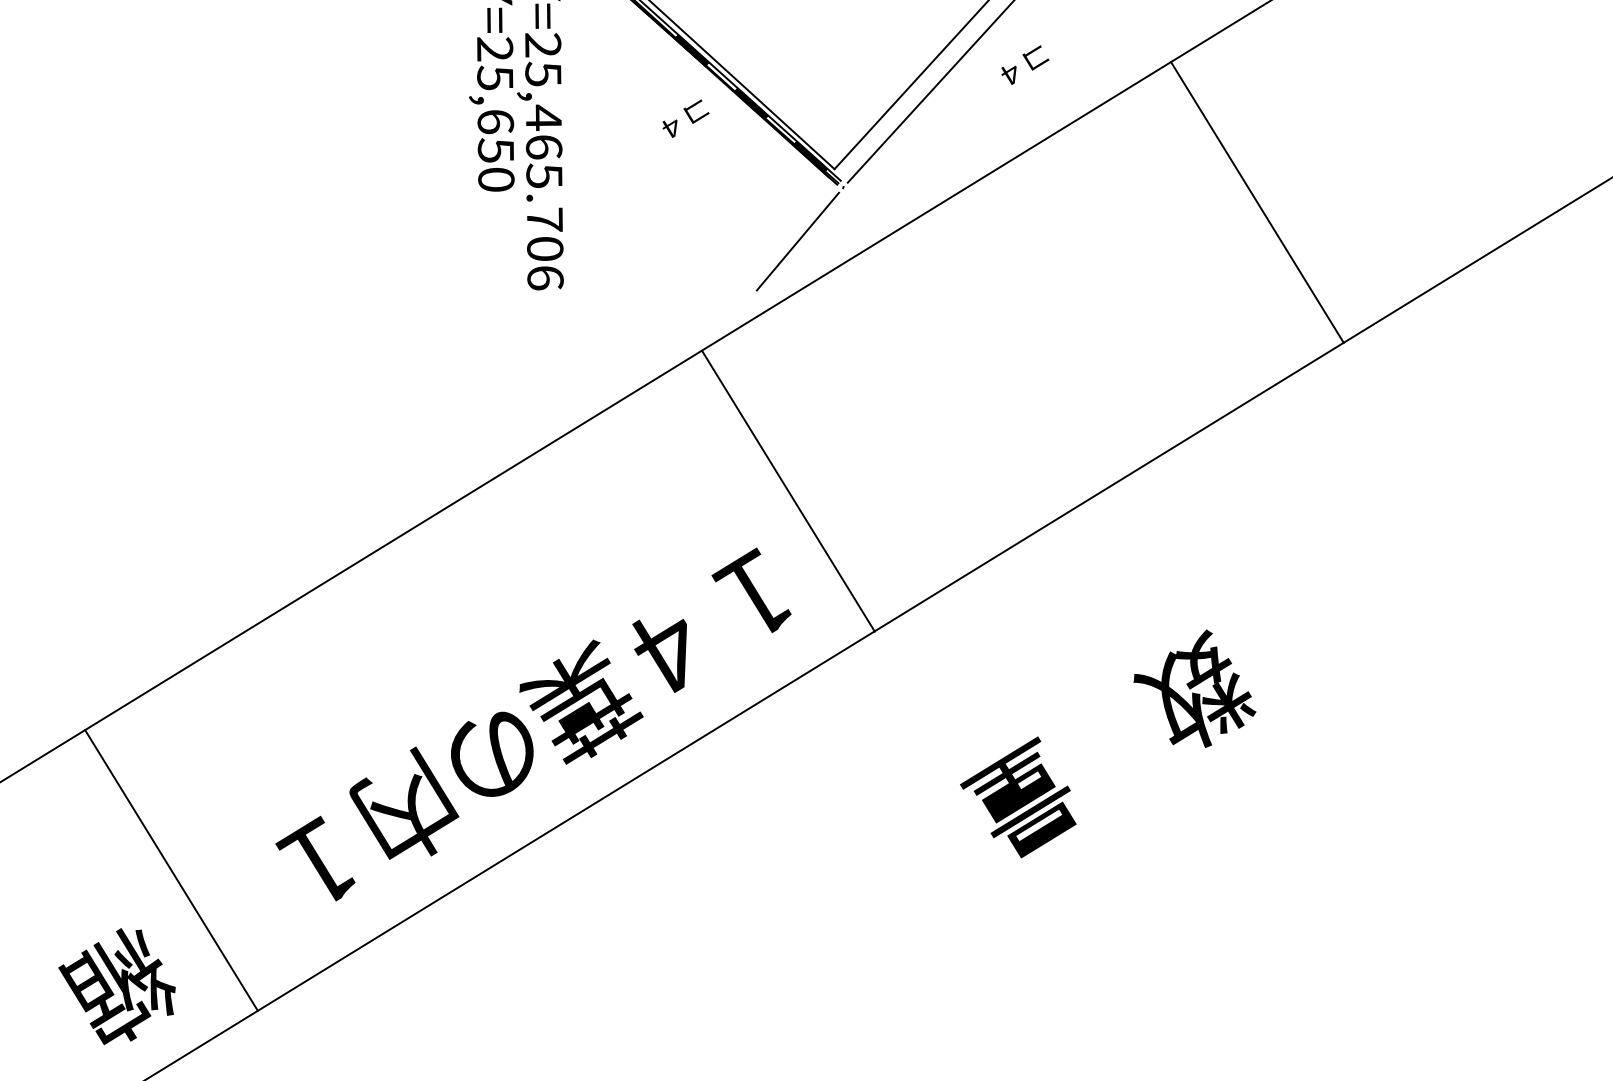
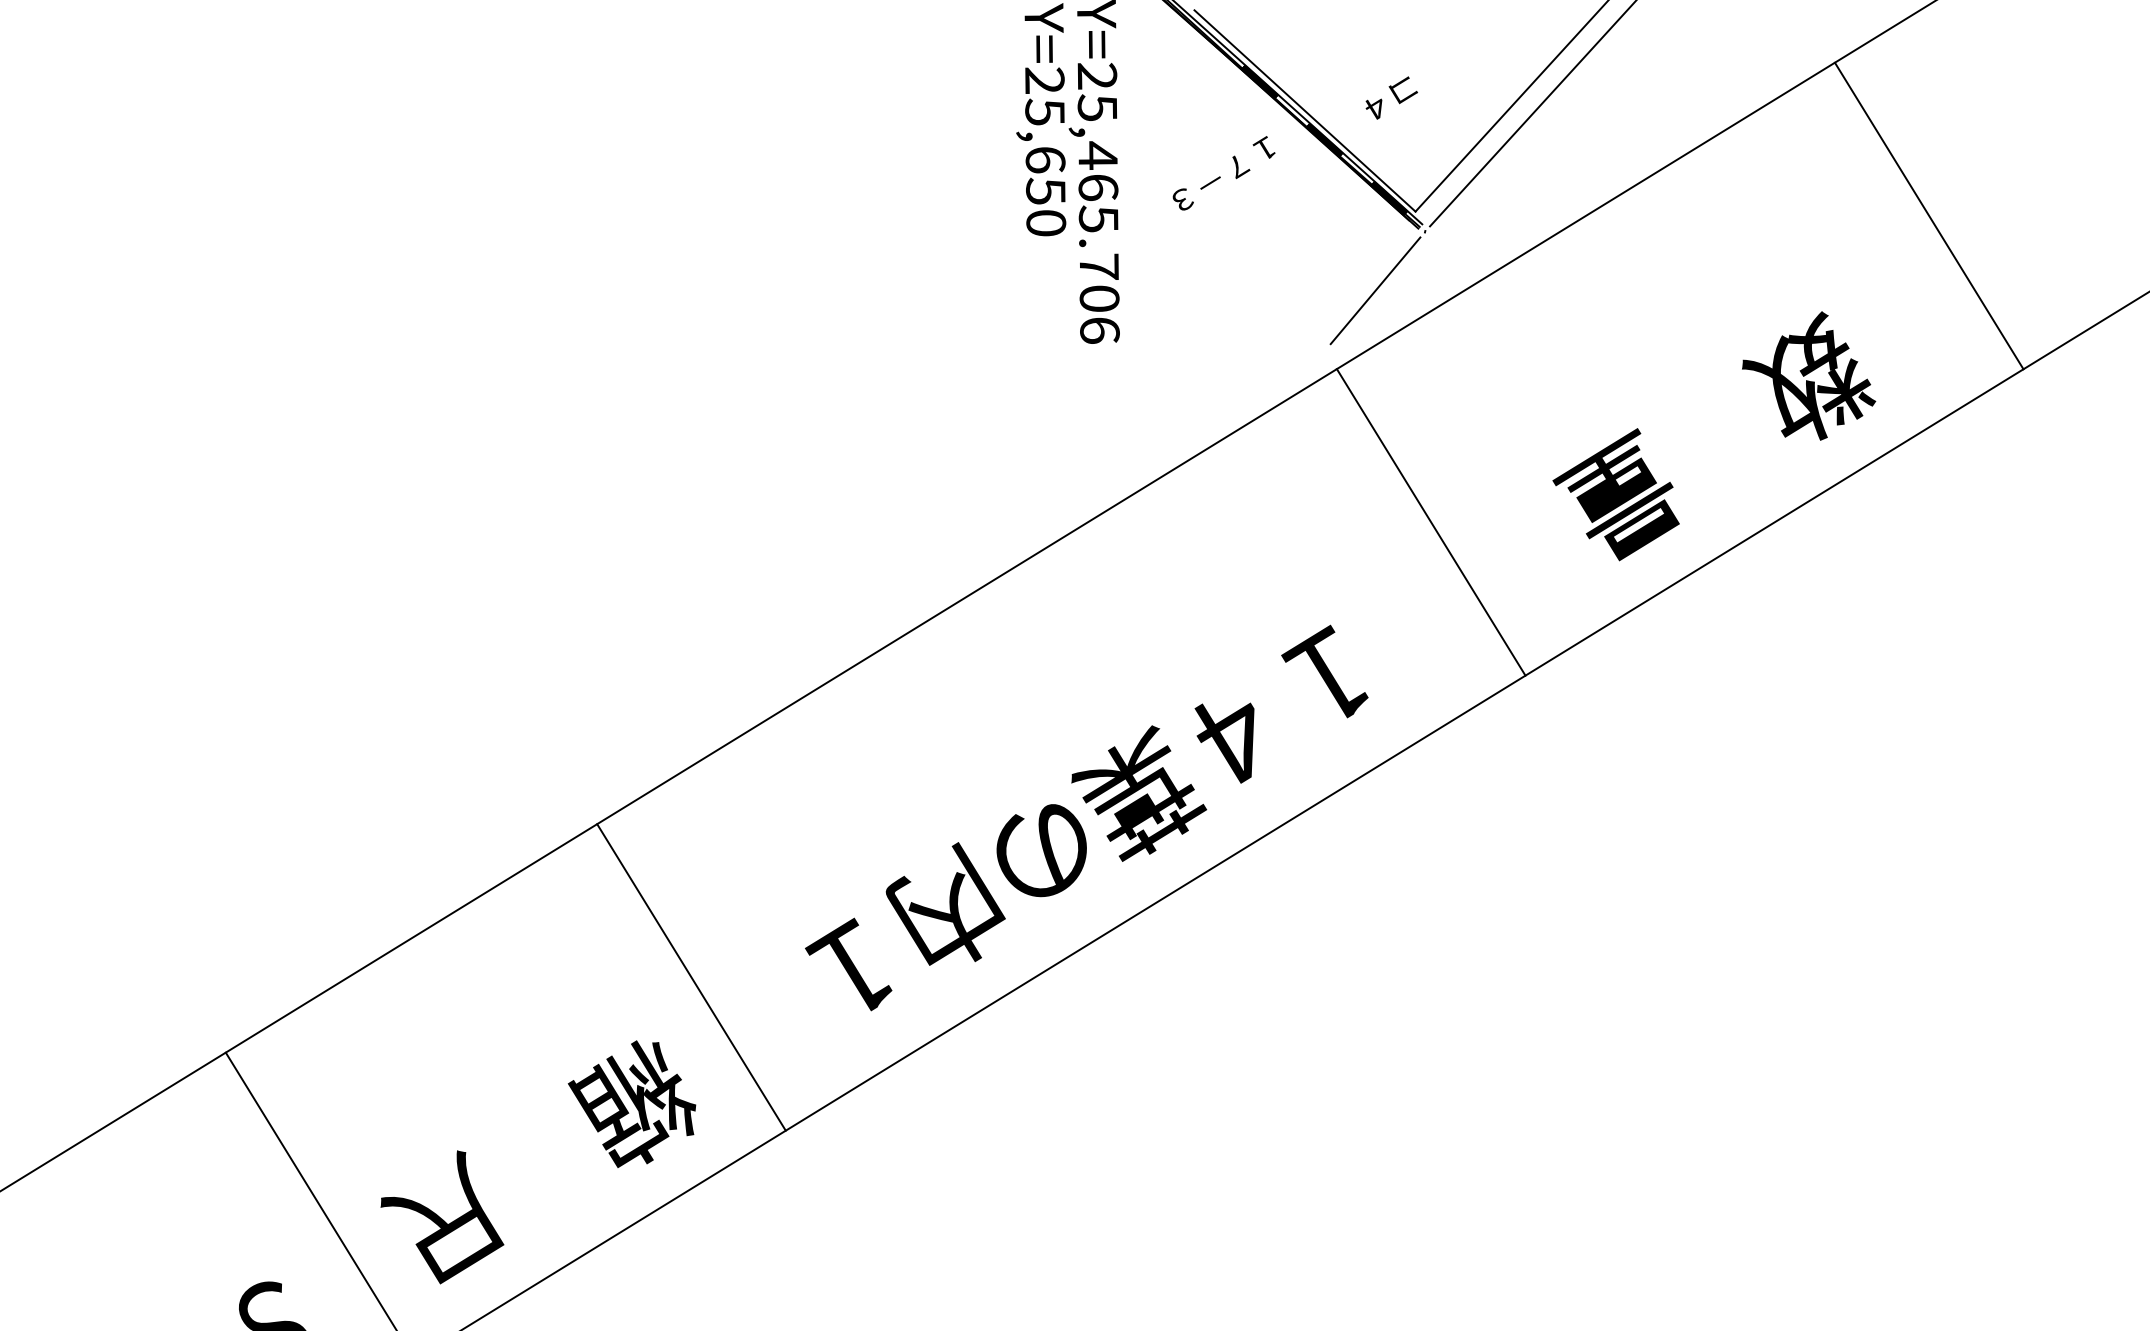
text: (1025, 64) -> (1391, 97), moved
text: (660, 133) -> (1225, 172), コ４ -> １７－３
line: (1256, 202) -> (1928, 215), moved
line: (787, 491) -> (1430, 522), moved
text: (1108, 744) -> (1714, 436), moved

